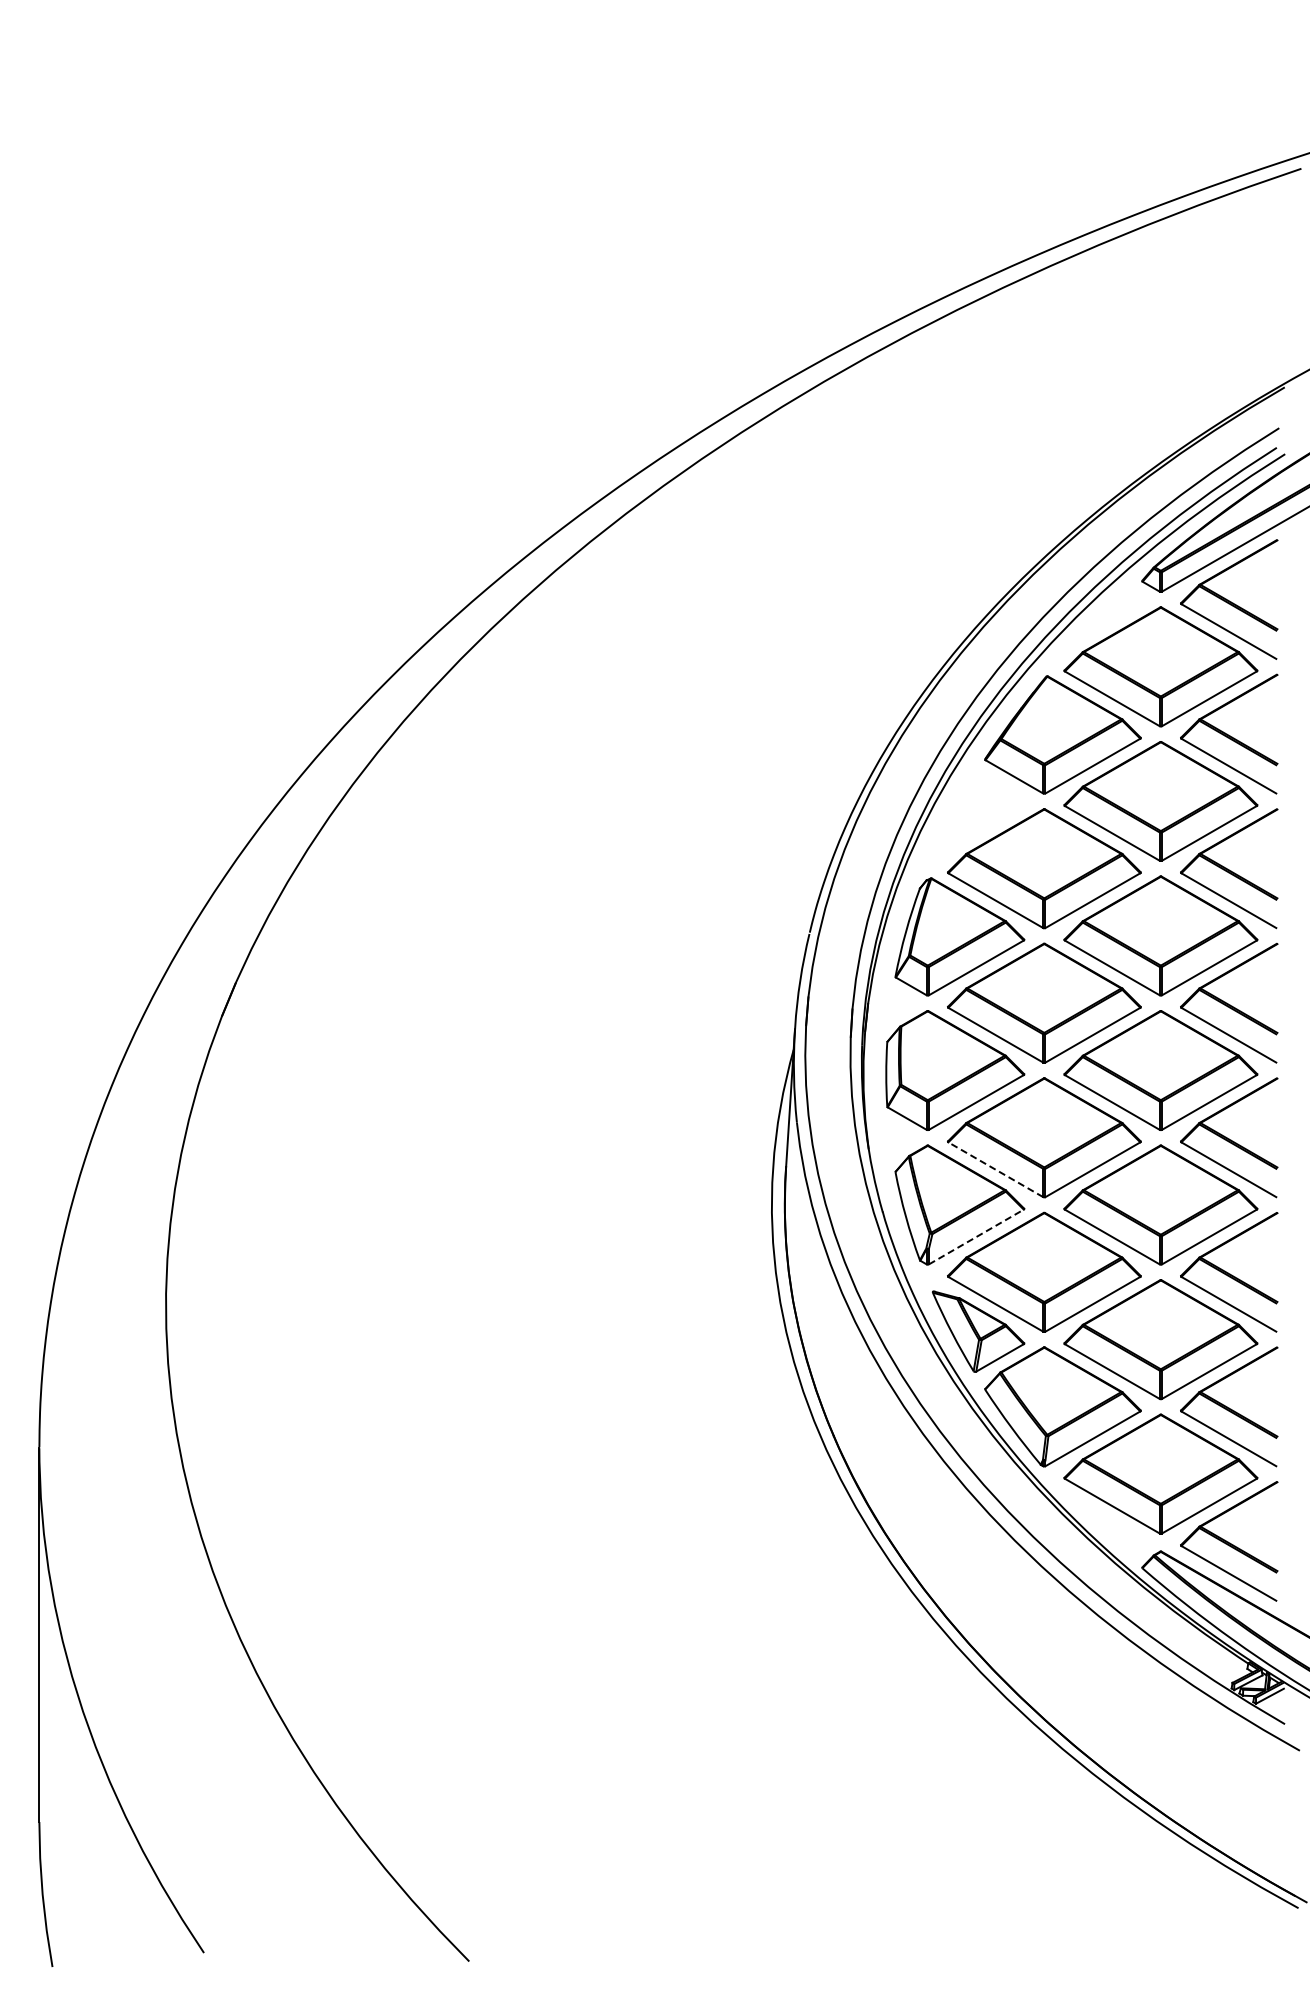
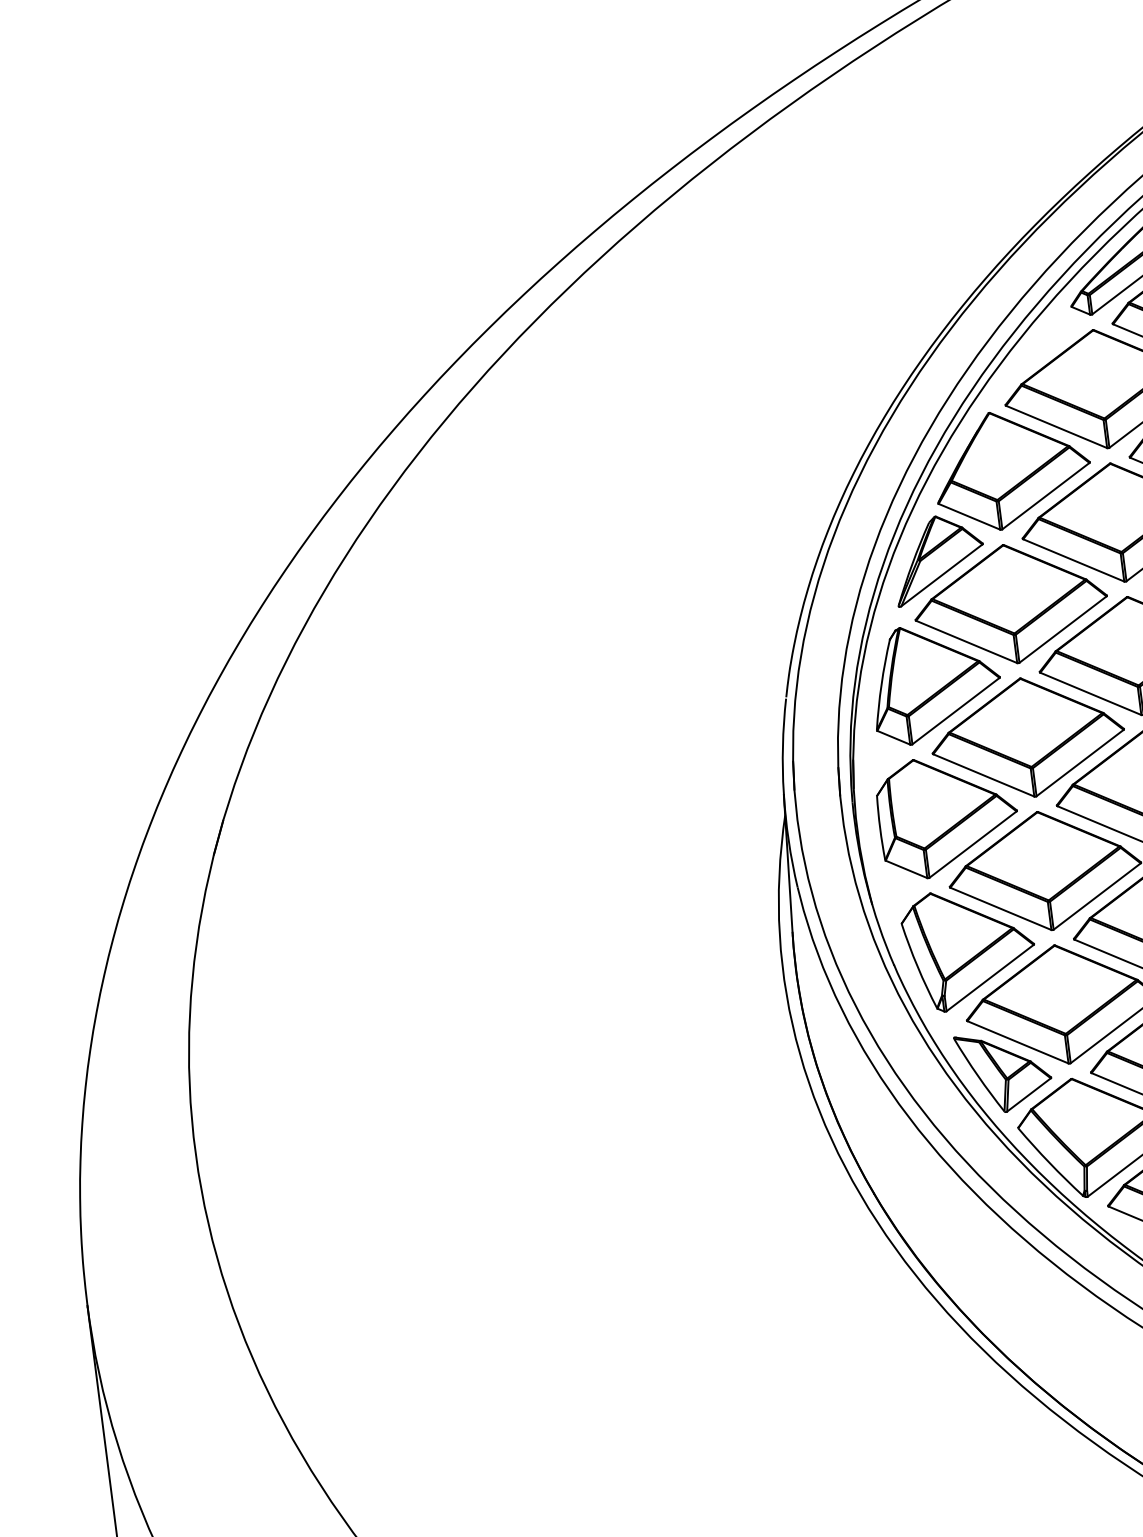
part: (978, 814) -> (938, 558), added
line: (995, 1169) -> (1000, 908), dashed -> solid
line: (976, 1237) -> (990, 978), dashed -> solid

